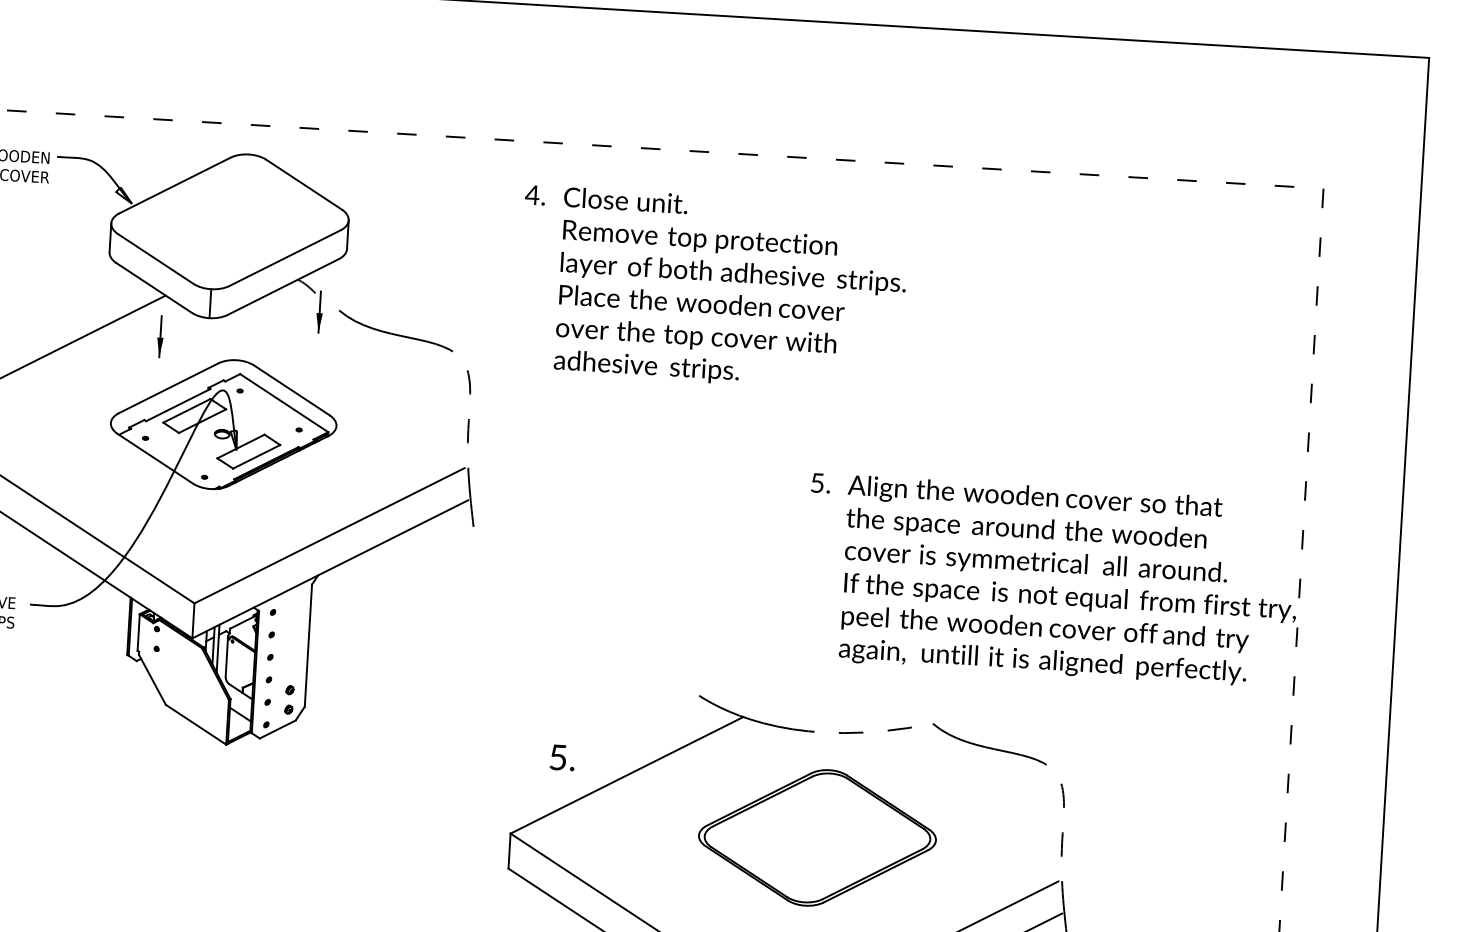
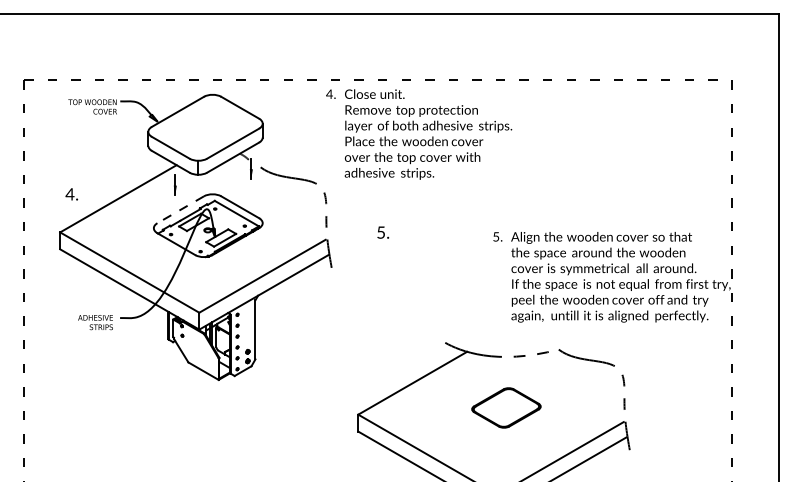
text: (713, 289) -> (419, 134), moved
line: (168, 387) -> (180, 209), solid -> dashed
text: (563, 757) -> (383, 232), moved
part: (817, 837) -> (506, 407), size x0.6

